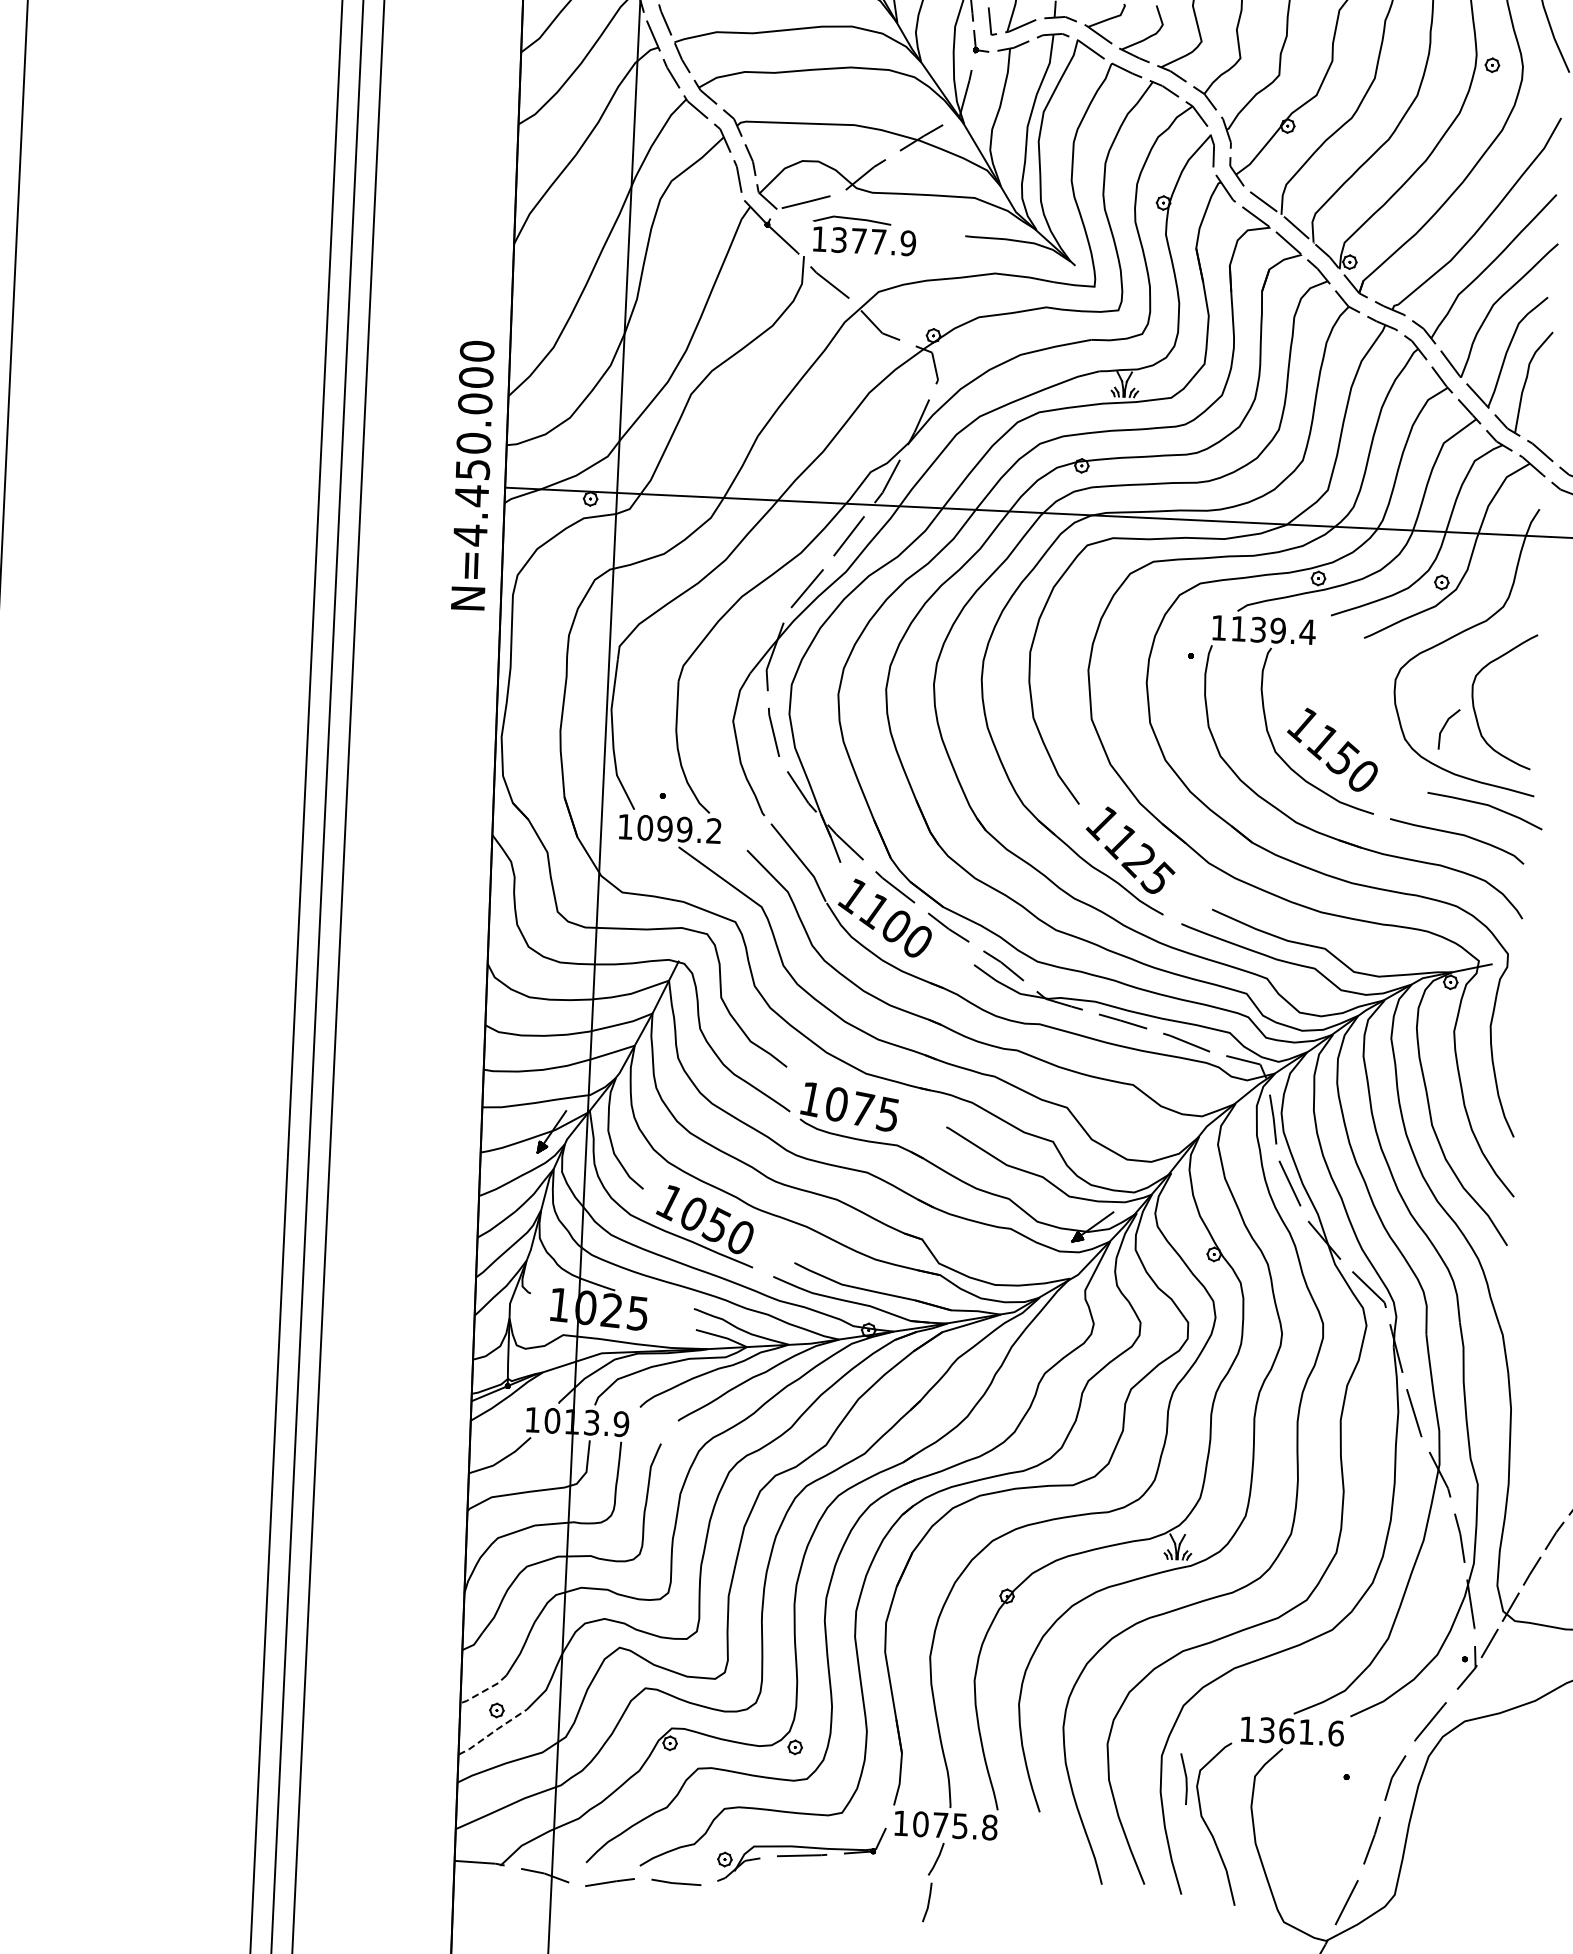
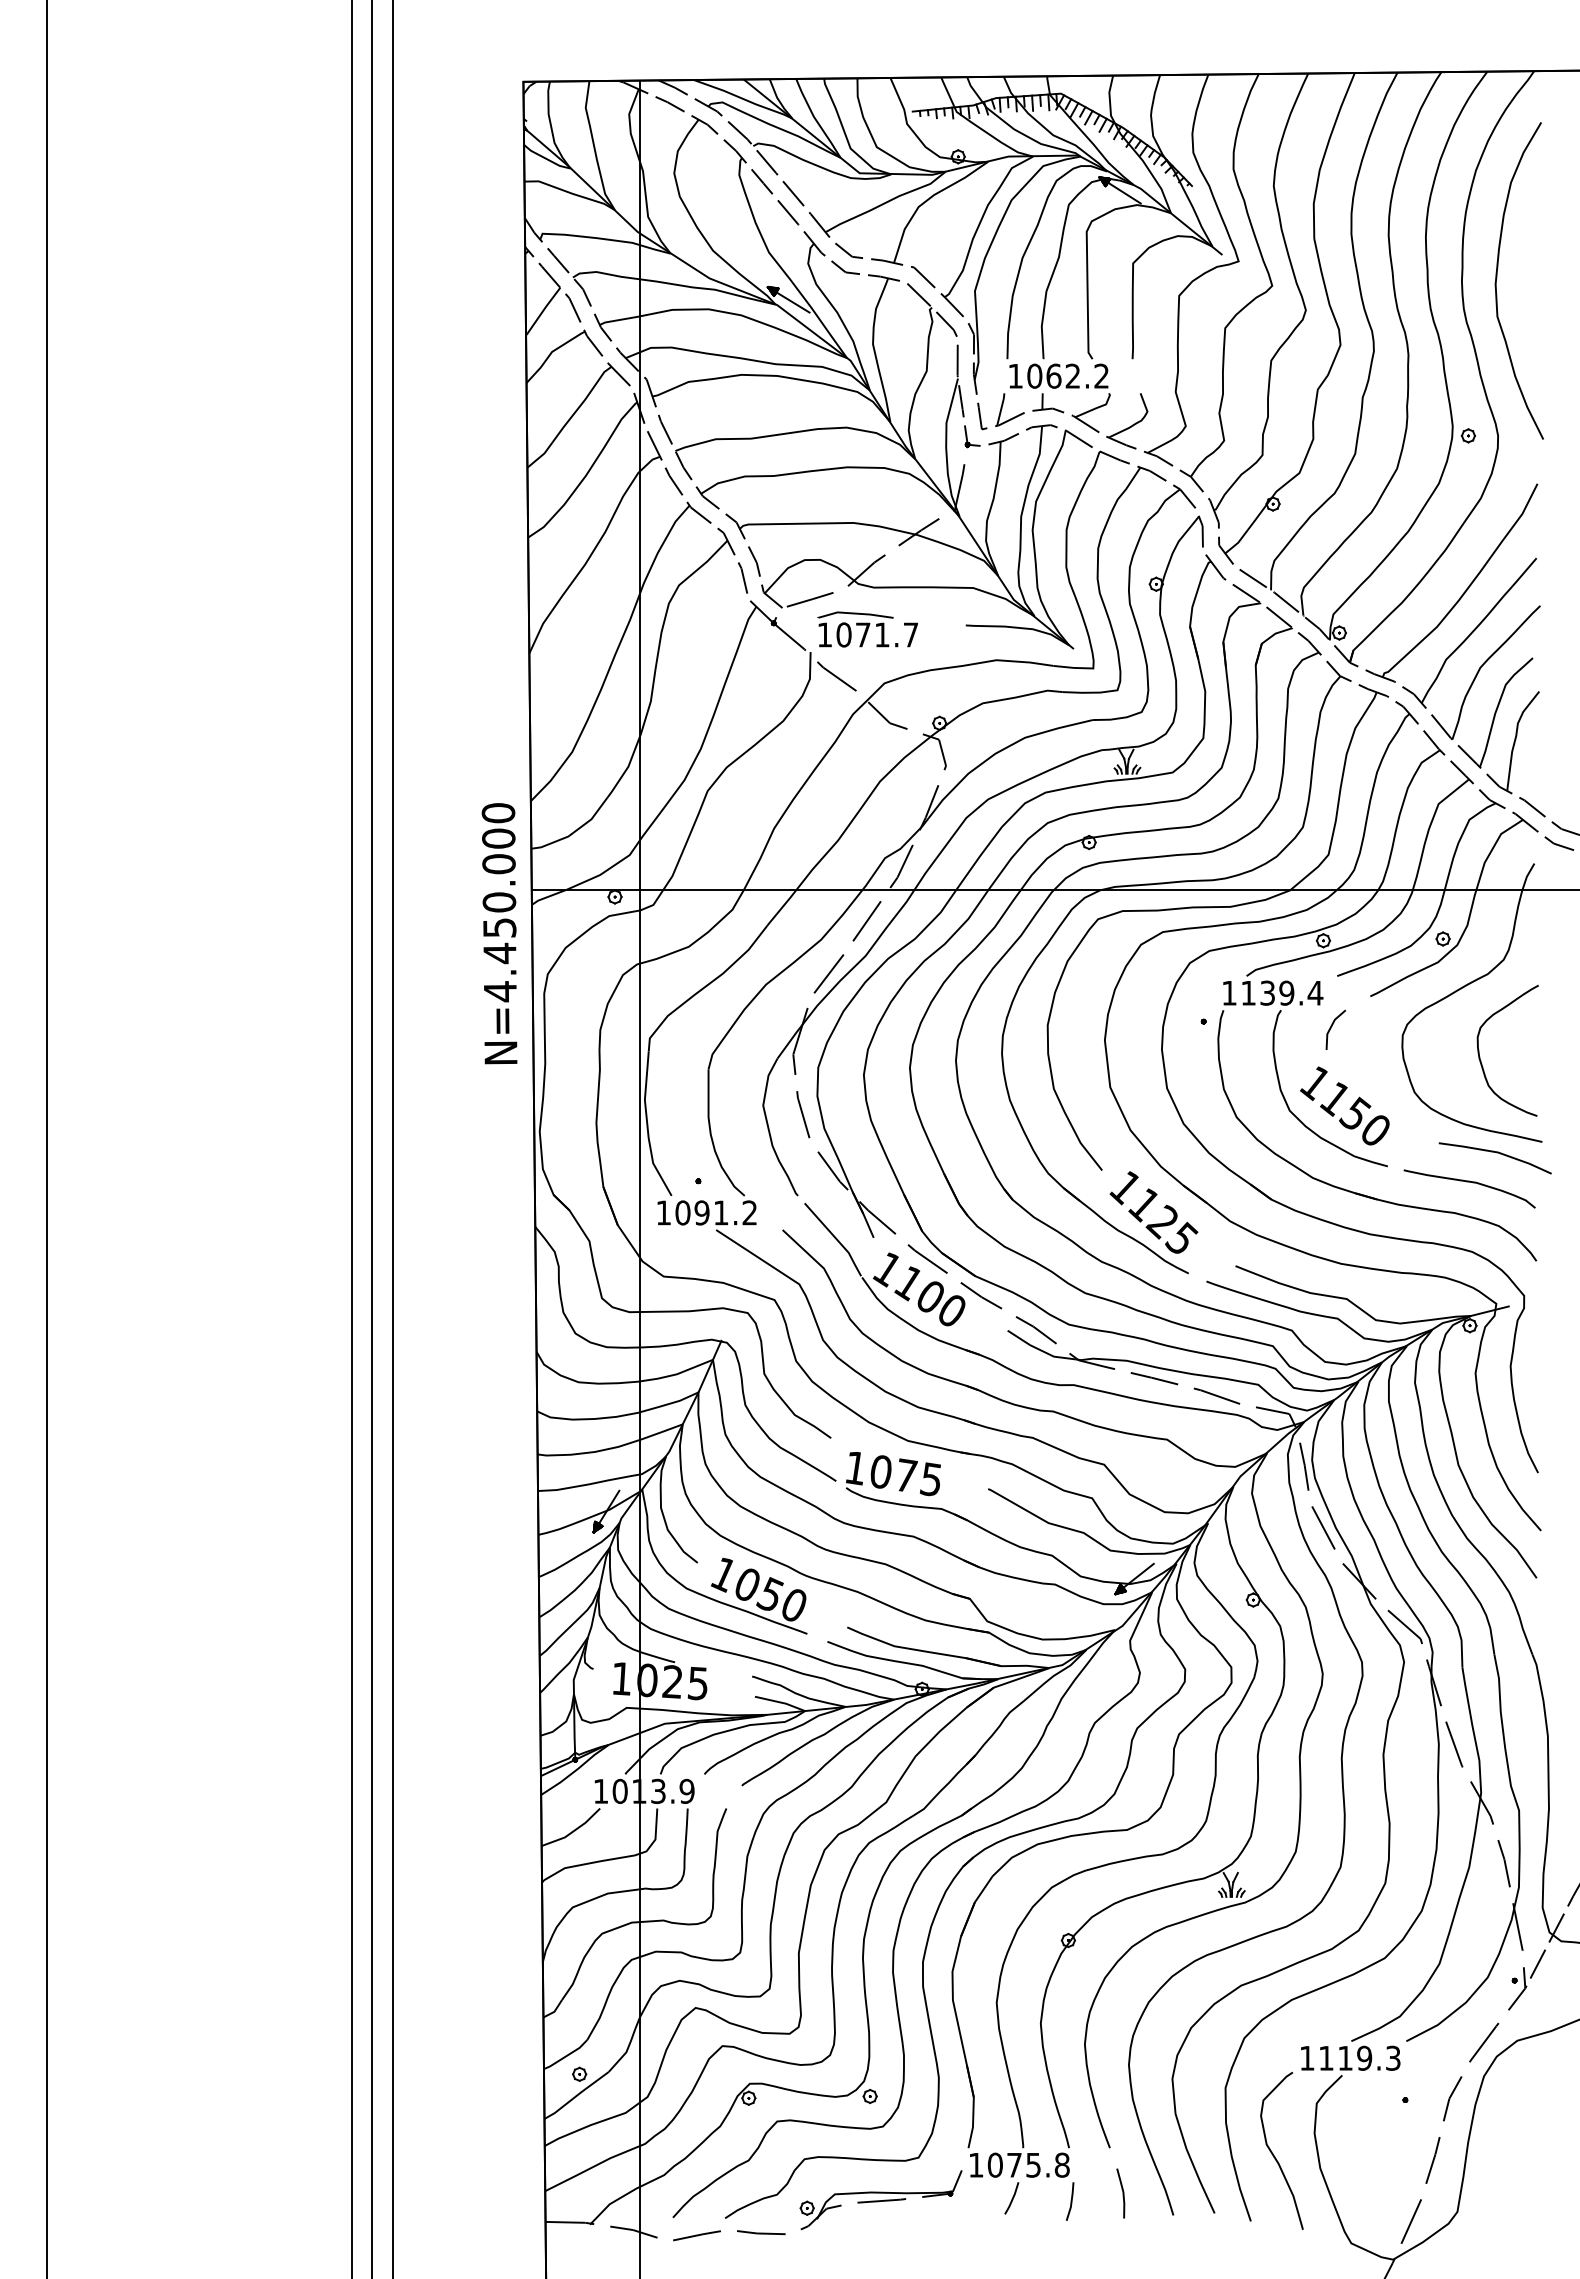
text: (873, 241) -> (877, 634), 1377.9 -> 1071.7
text: (472, 475) -> (499, 933), moved
line: (1444, 727) -> (1331, 1028), moved
text: (683, 829) -> (720, 1212), 1099.2 -> 1091.2
line: (485, 1690) -> (567, 2055), dashed -> solid
text: (1301, 1731) -> (1359, 2057), 1361.6 -> 1119.3
line: (493, 1732) -> (577, 2095), dashed -> solid
curve: (1185, 1779) -> (1122, 2193), moved
line: (927, 1902) -> (1070, 2201), moved

